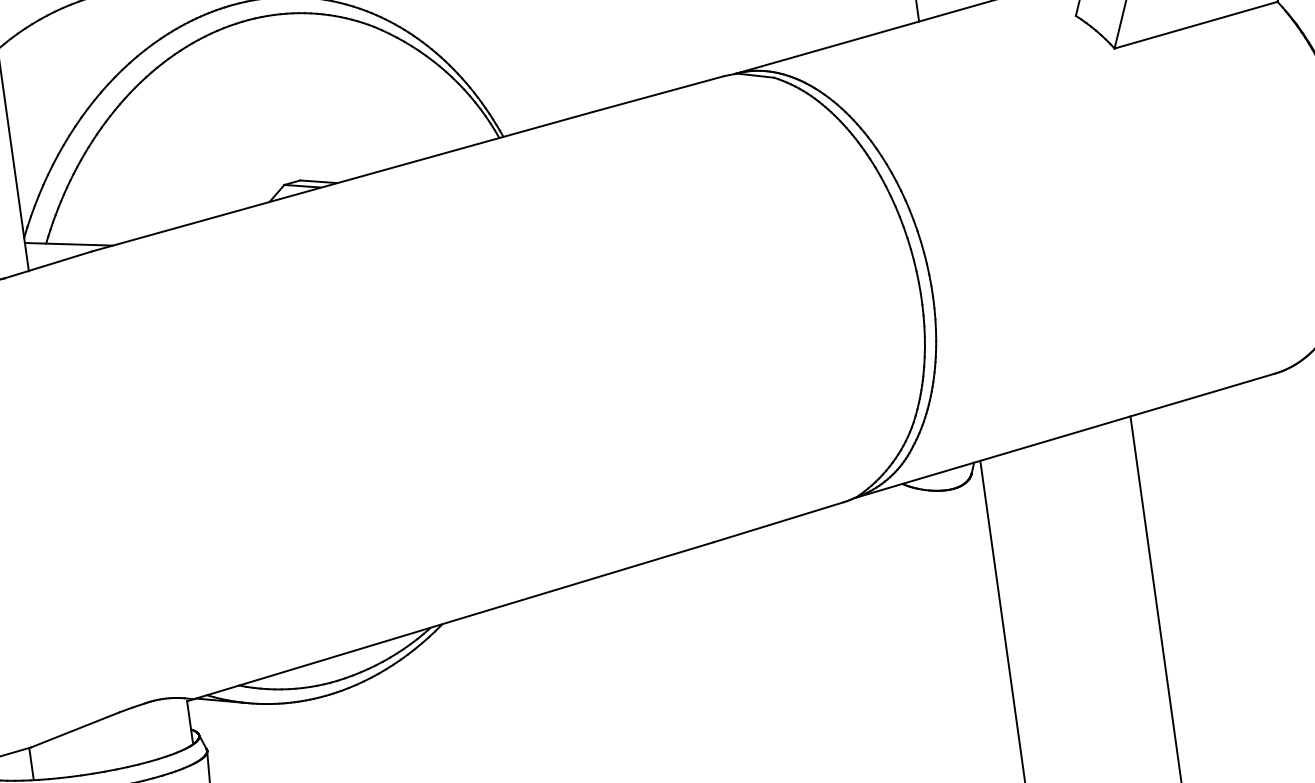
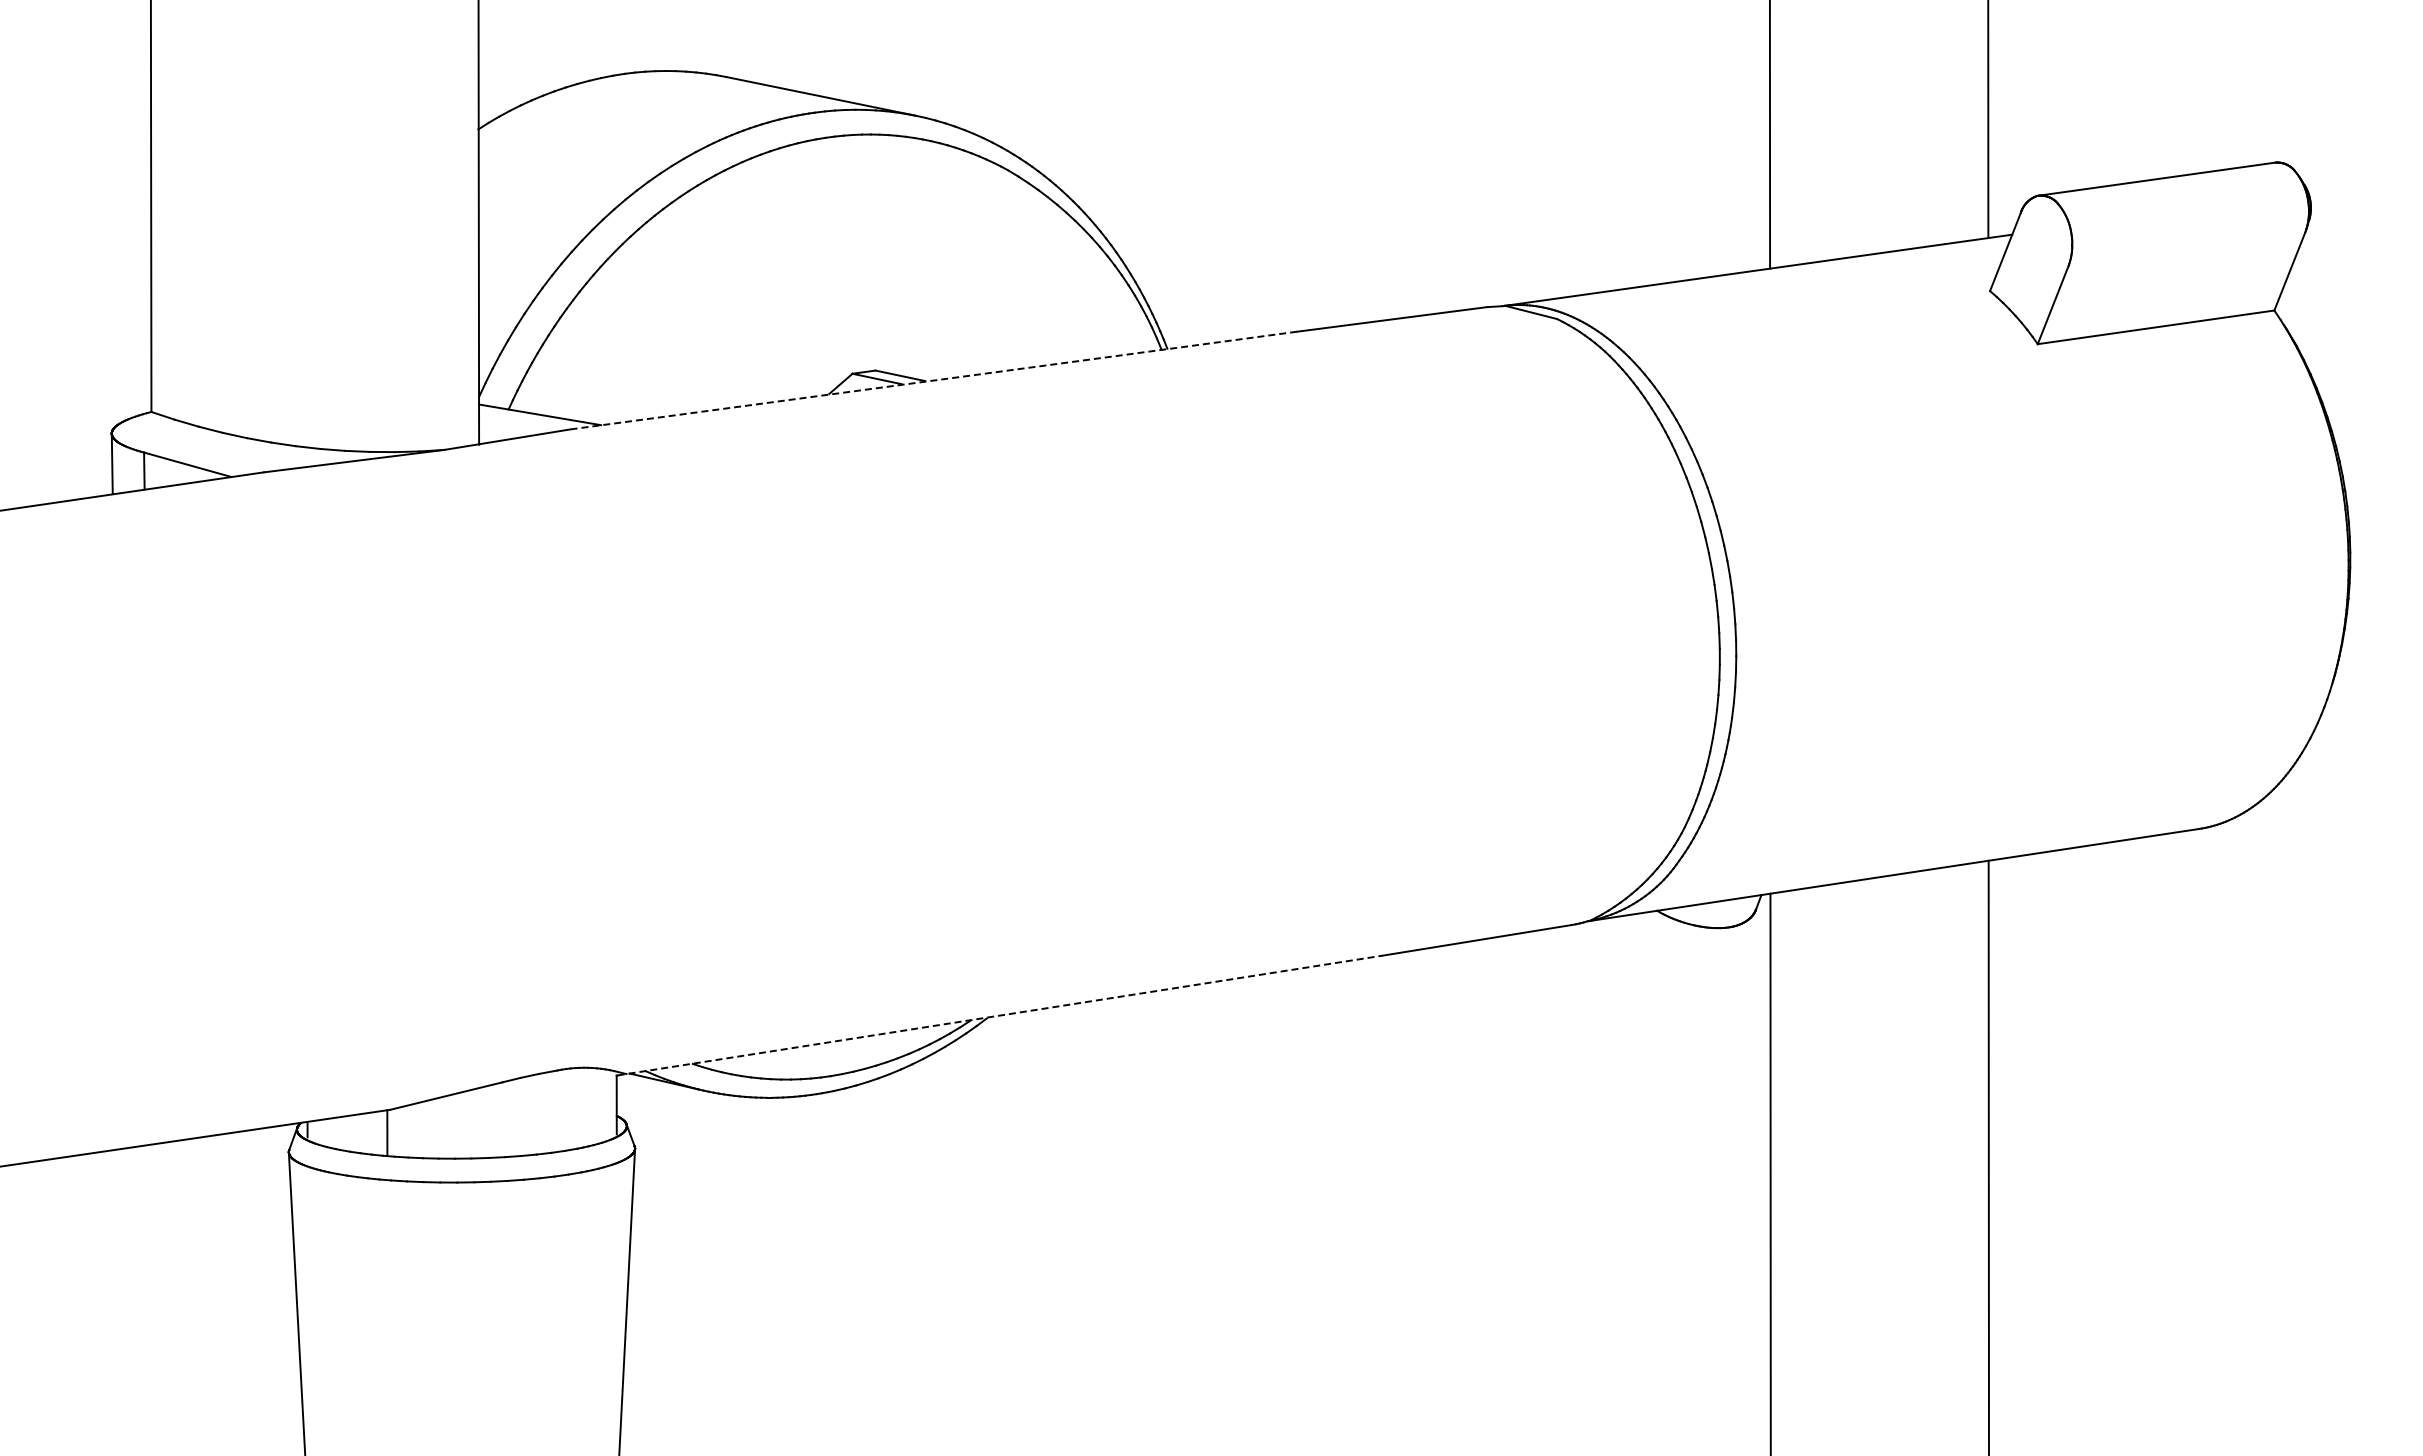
line: (341, 181) -> (933, 380), solid -> dashed
line: (451, 621) -> (1000, 1015), solid -> dashed

